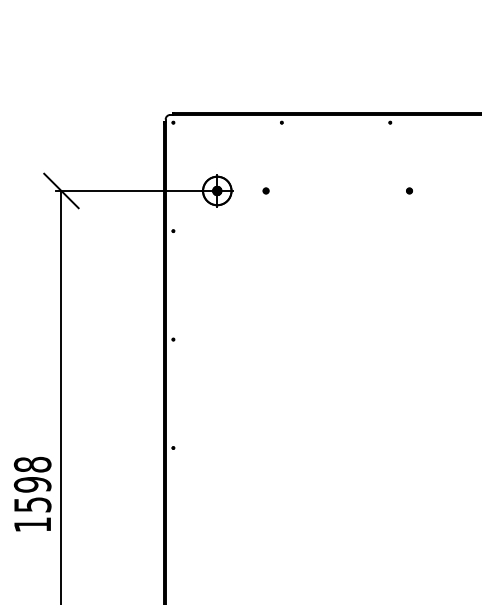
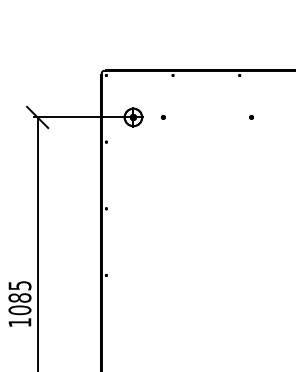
text: (31, 485) -> (19, 298), 1598 -> 1085

